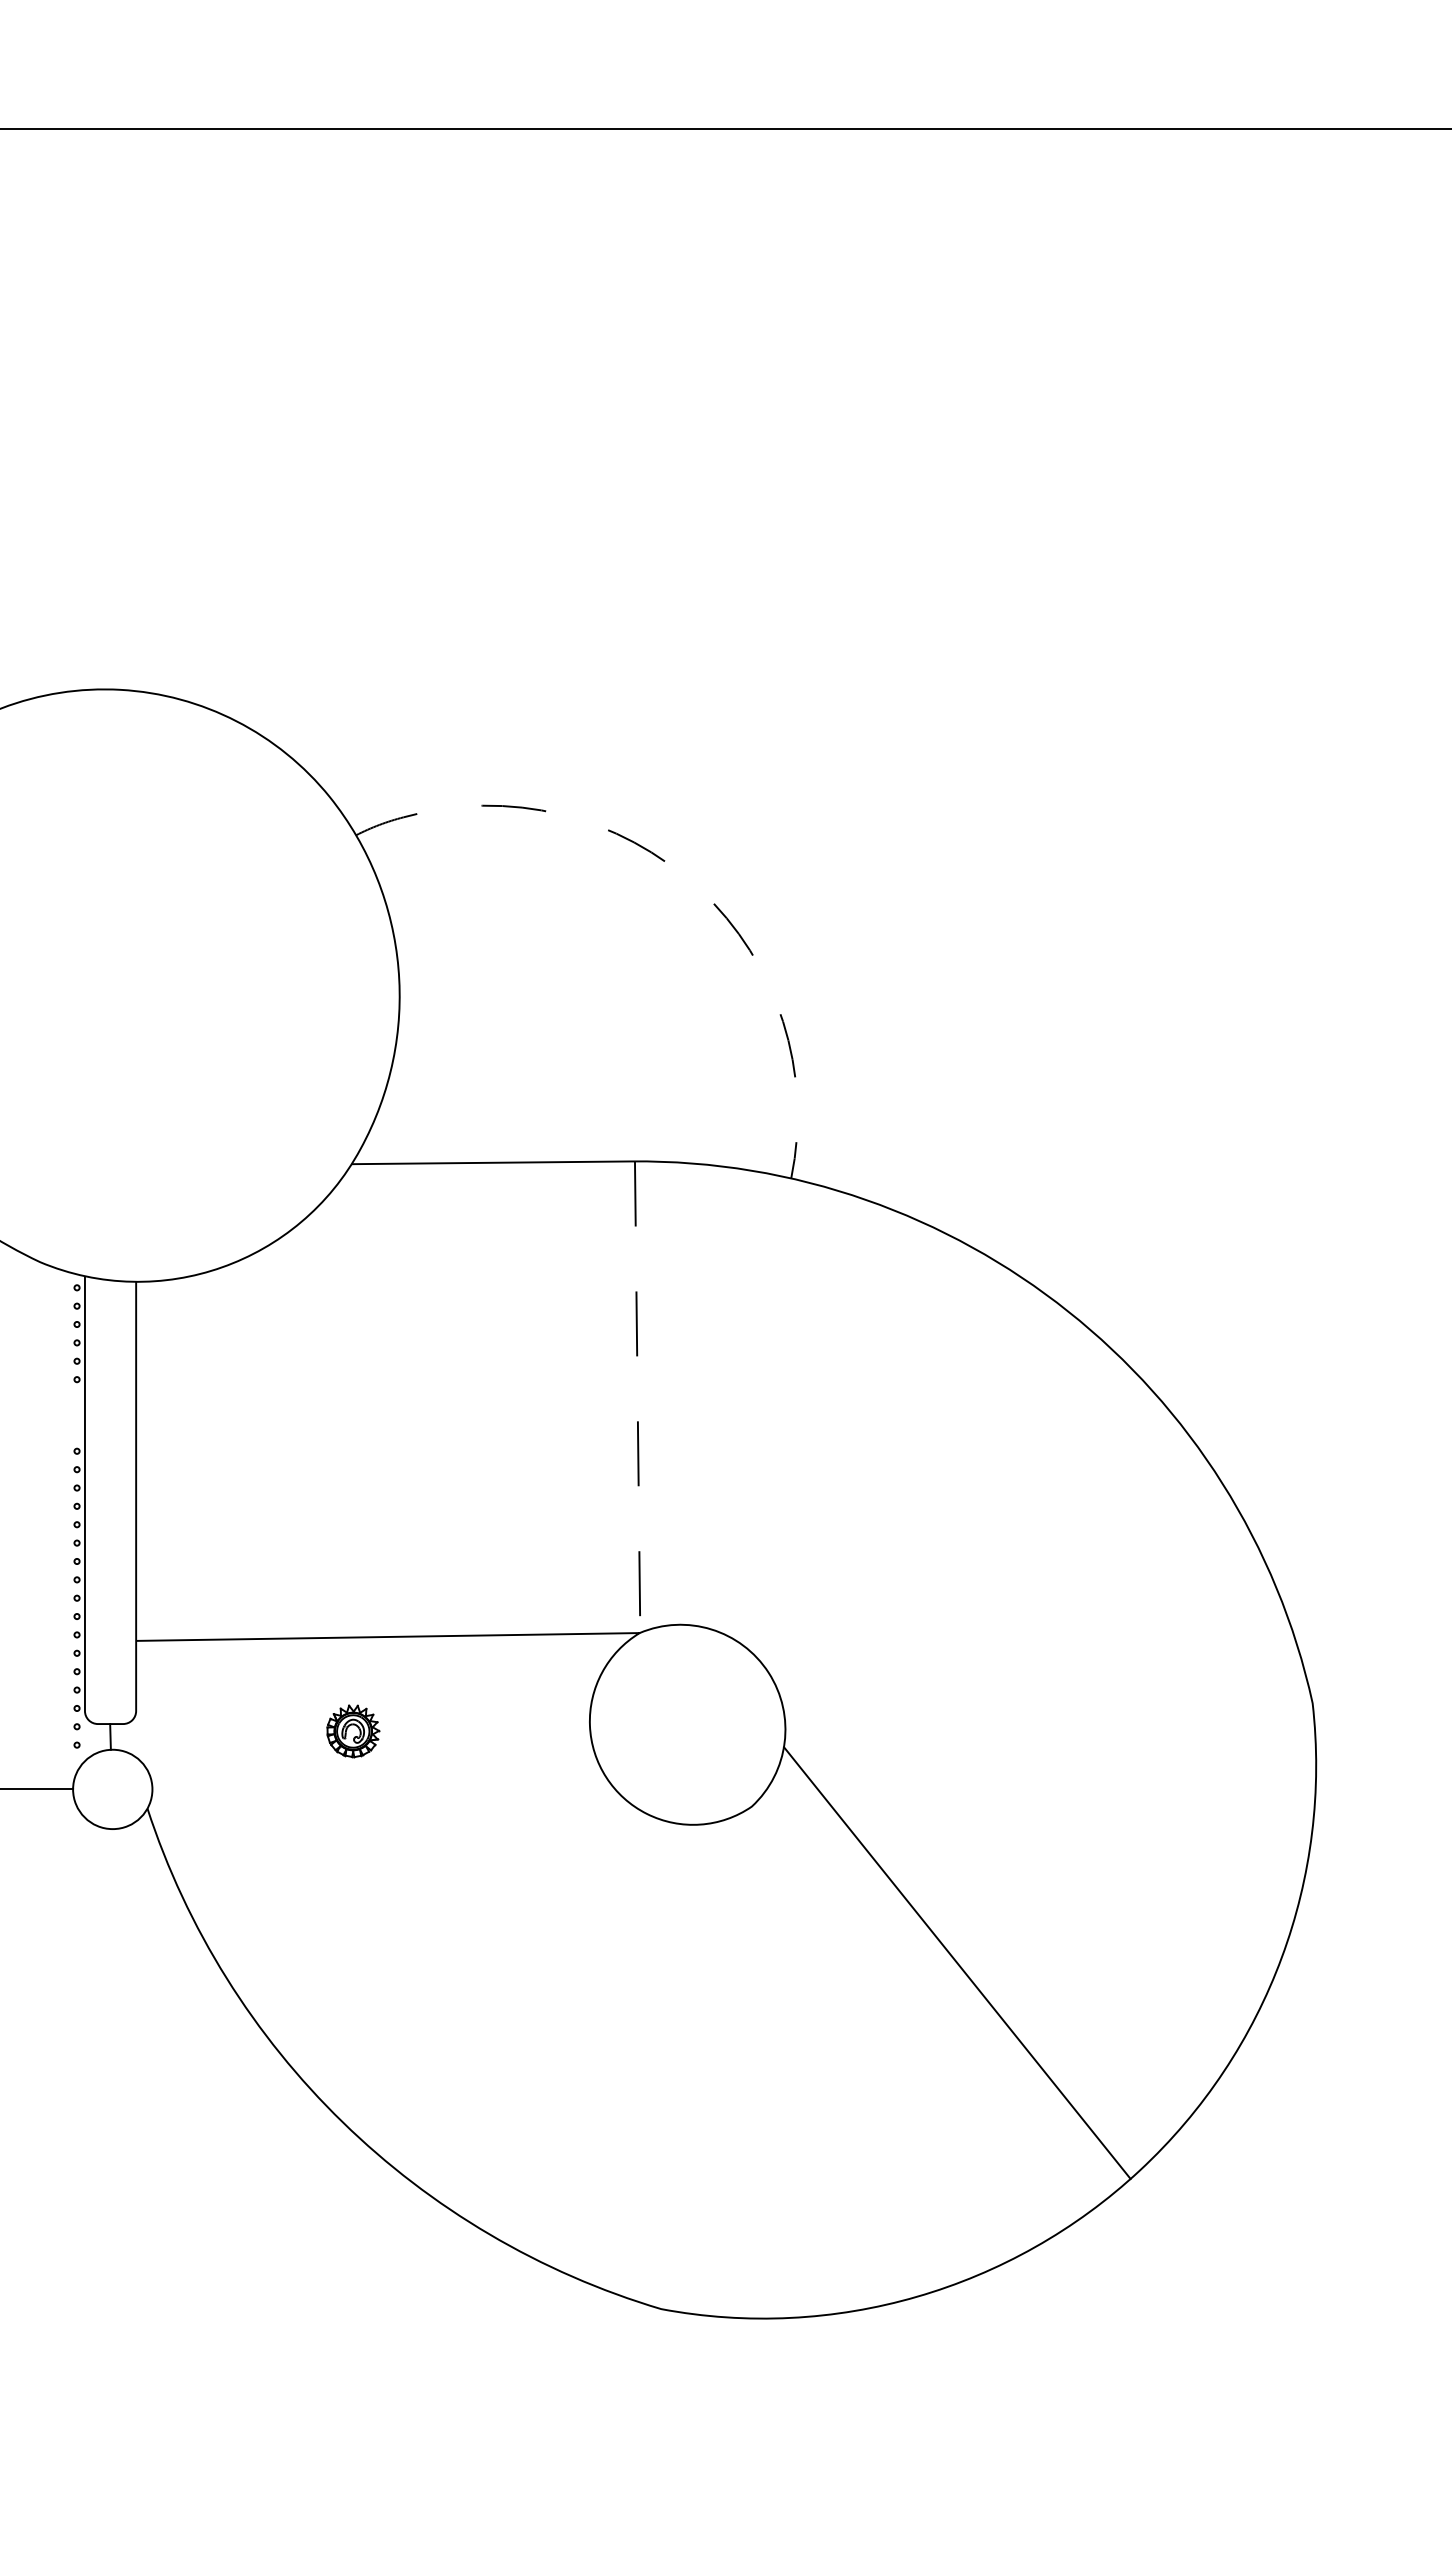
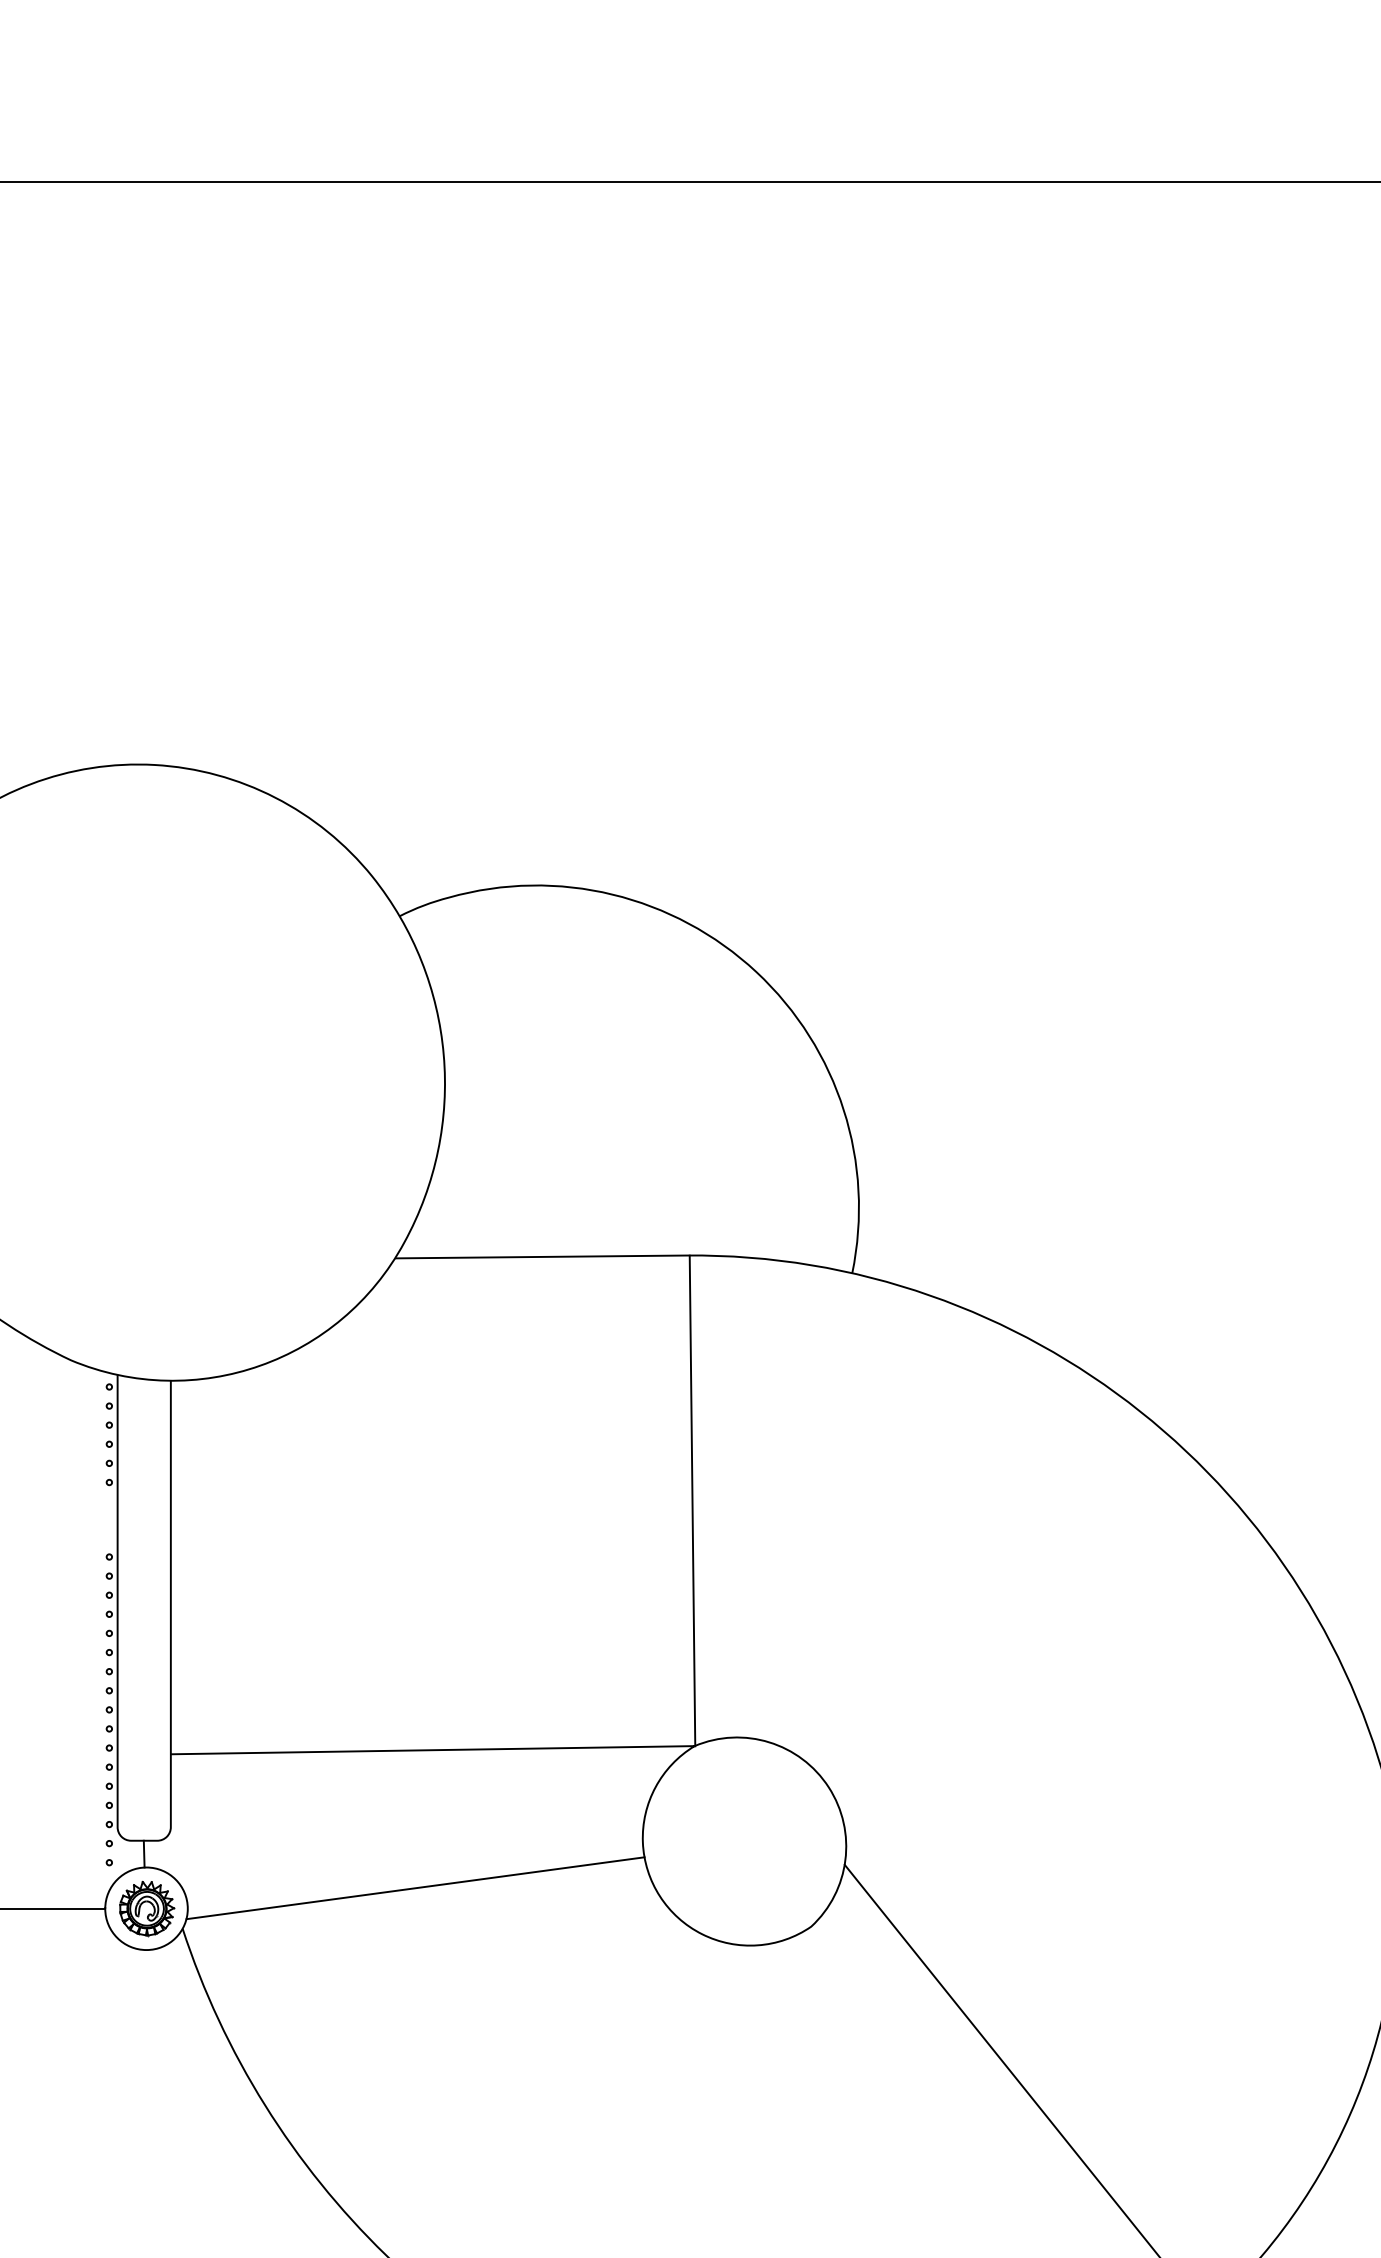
line: (680, 872) -> (737, 954), dashed -> solid
line: (637, 1397) -> (692, 1501), dashed -> solid
part: (353, 1731) -> (147, 1908), moved
line: (371, 1769) -> (415, 1888), added

